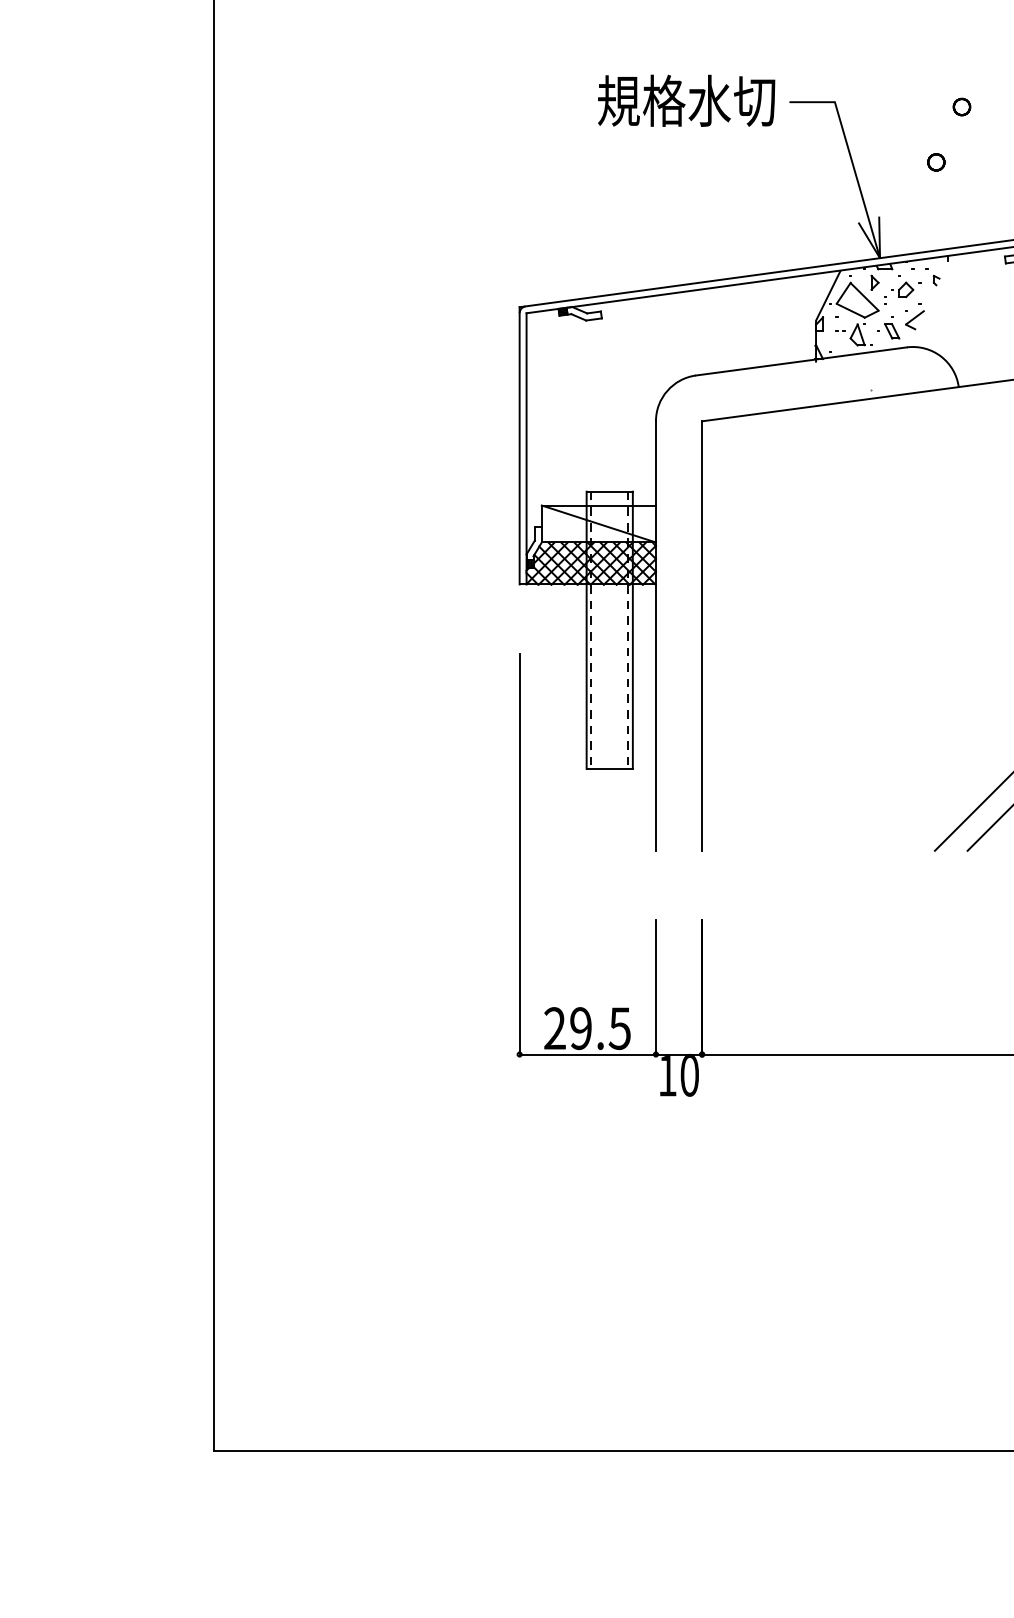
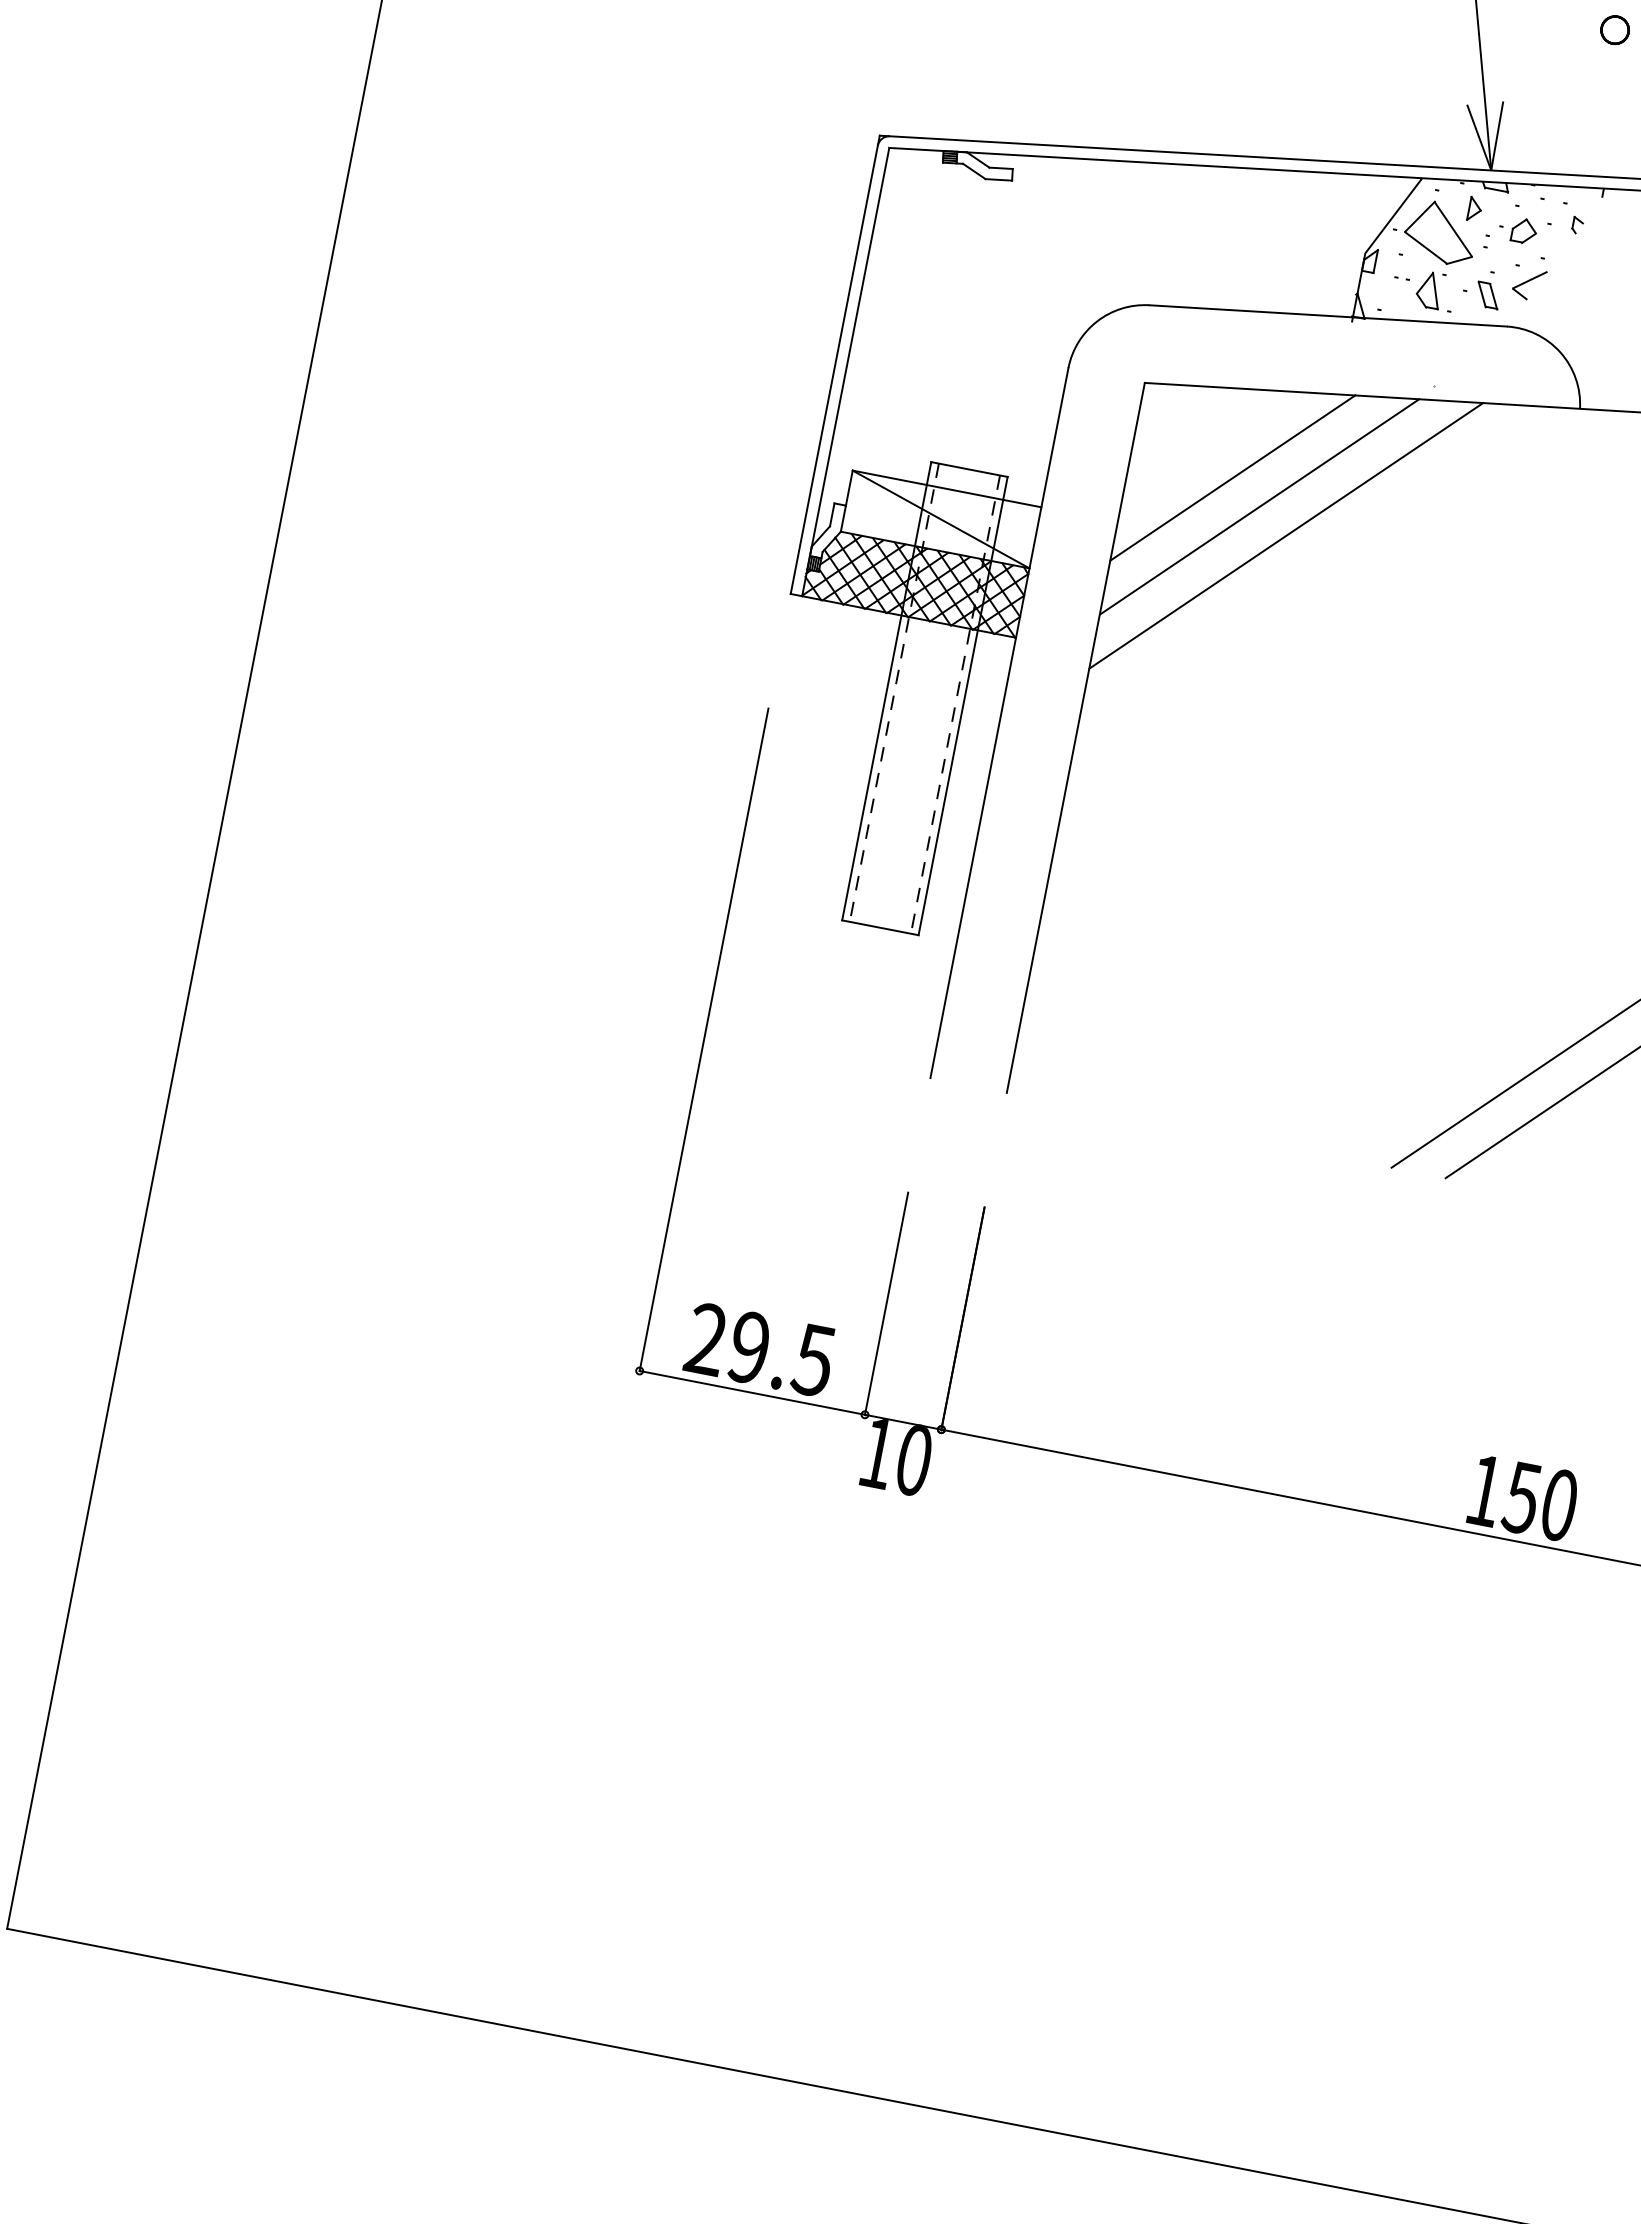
line: (764, 466) -> (1233, 477), added
line: (782, 480) -> (1258, 506), added
line: (801, 494) -> (1285, 535), added

